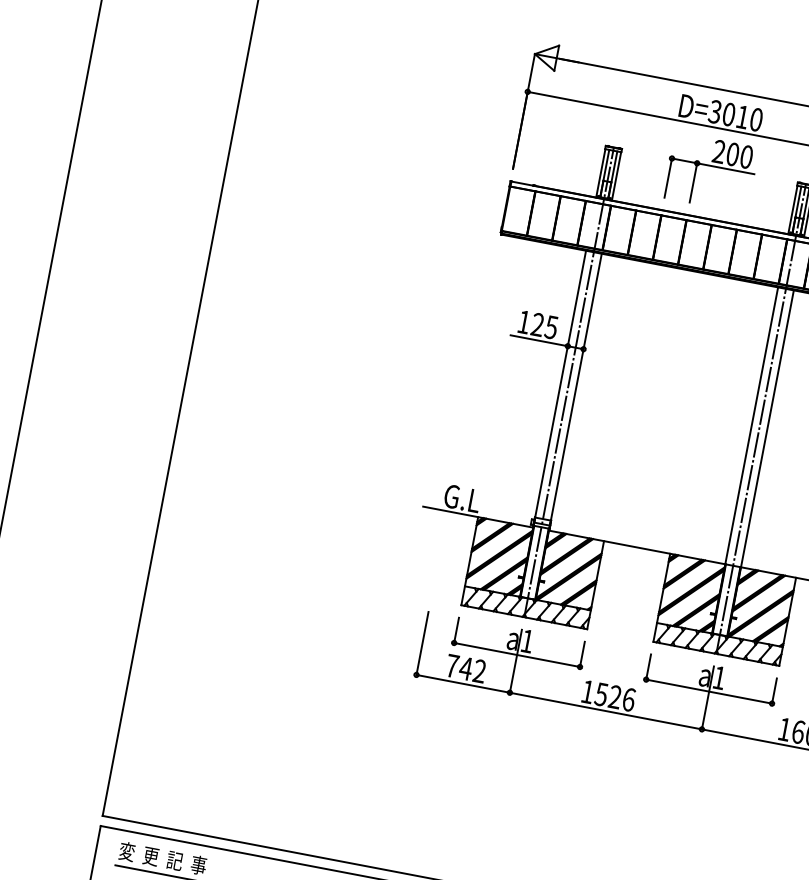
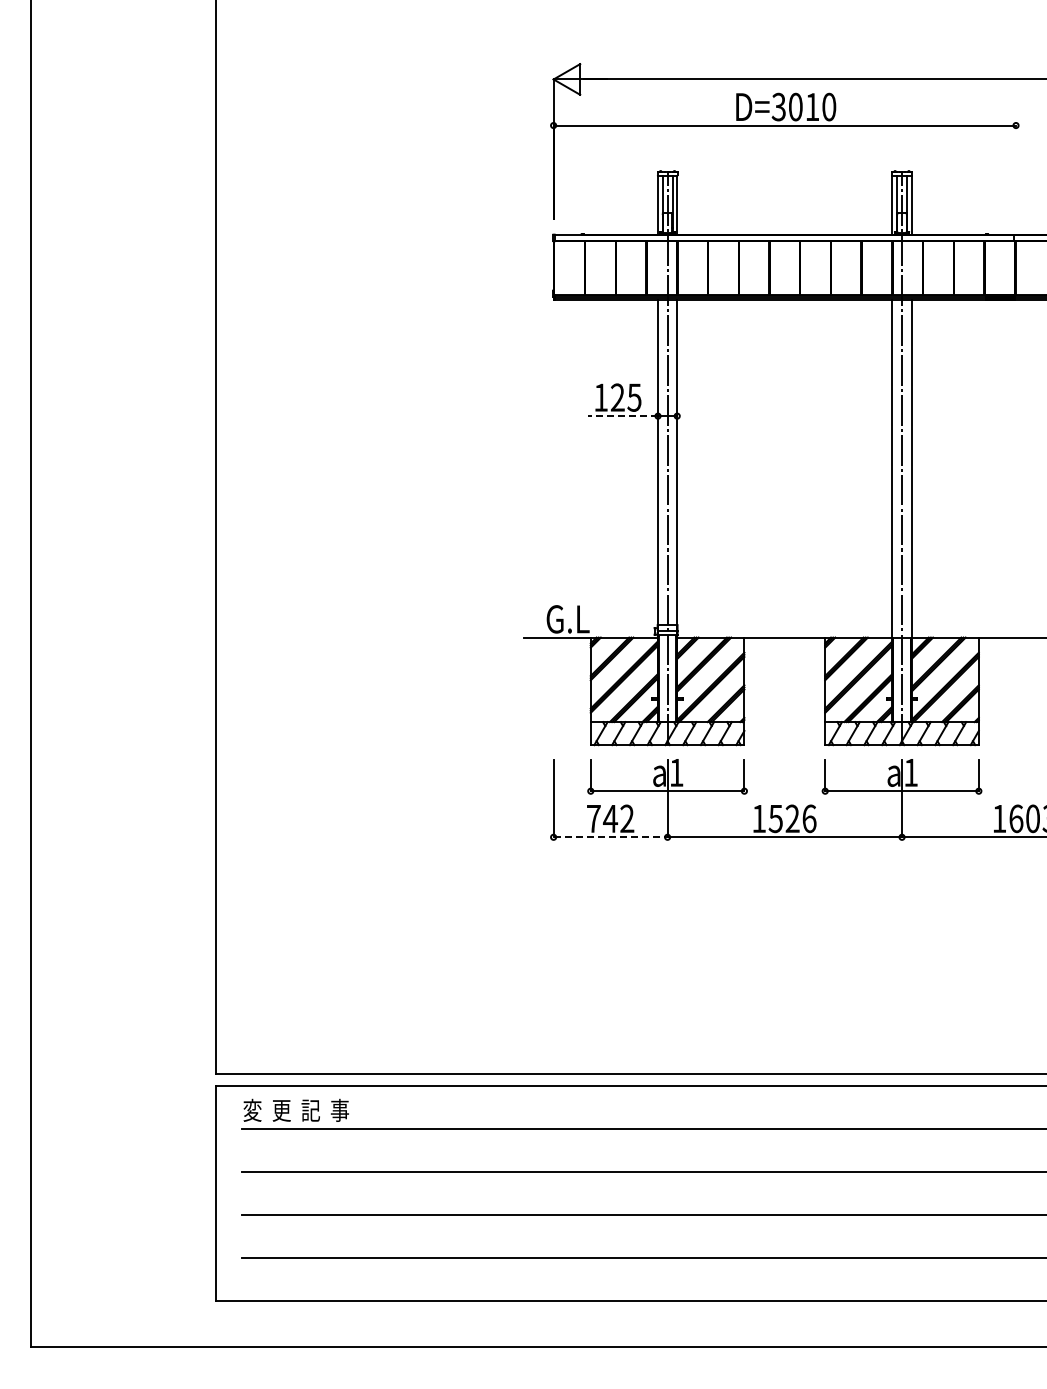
part: (712, 166) -> (787, 172), removed
line: (539, 341) -> (623, 416), solid -> dashed
line: (463, 683) -> (610, 837), solid -> dashed

